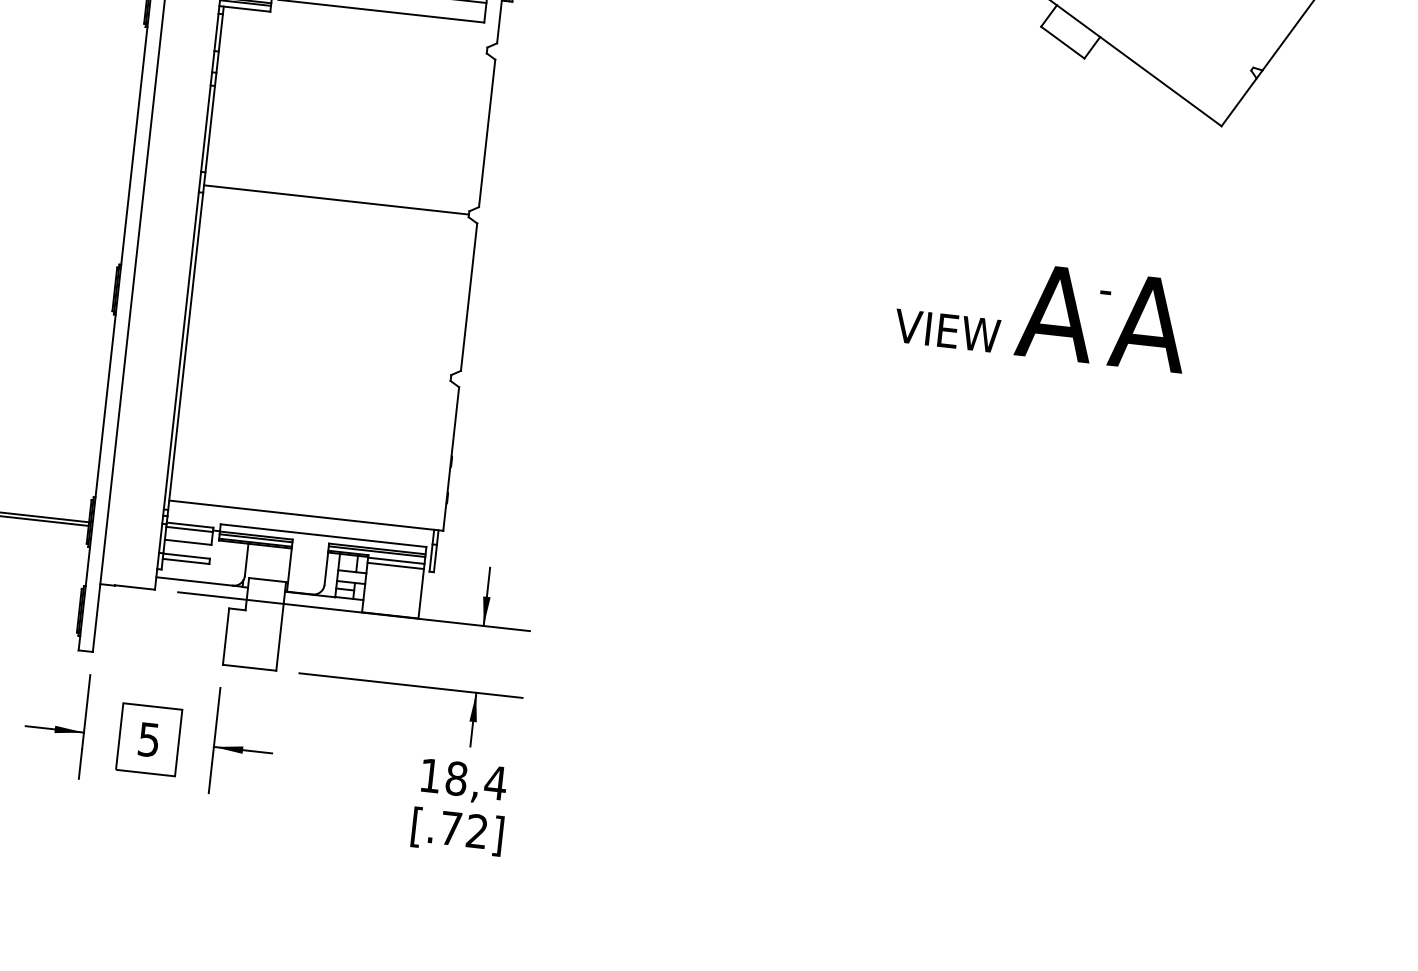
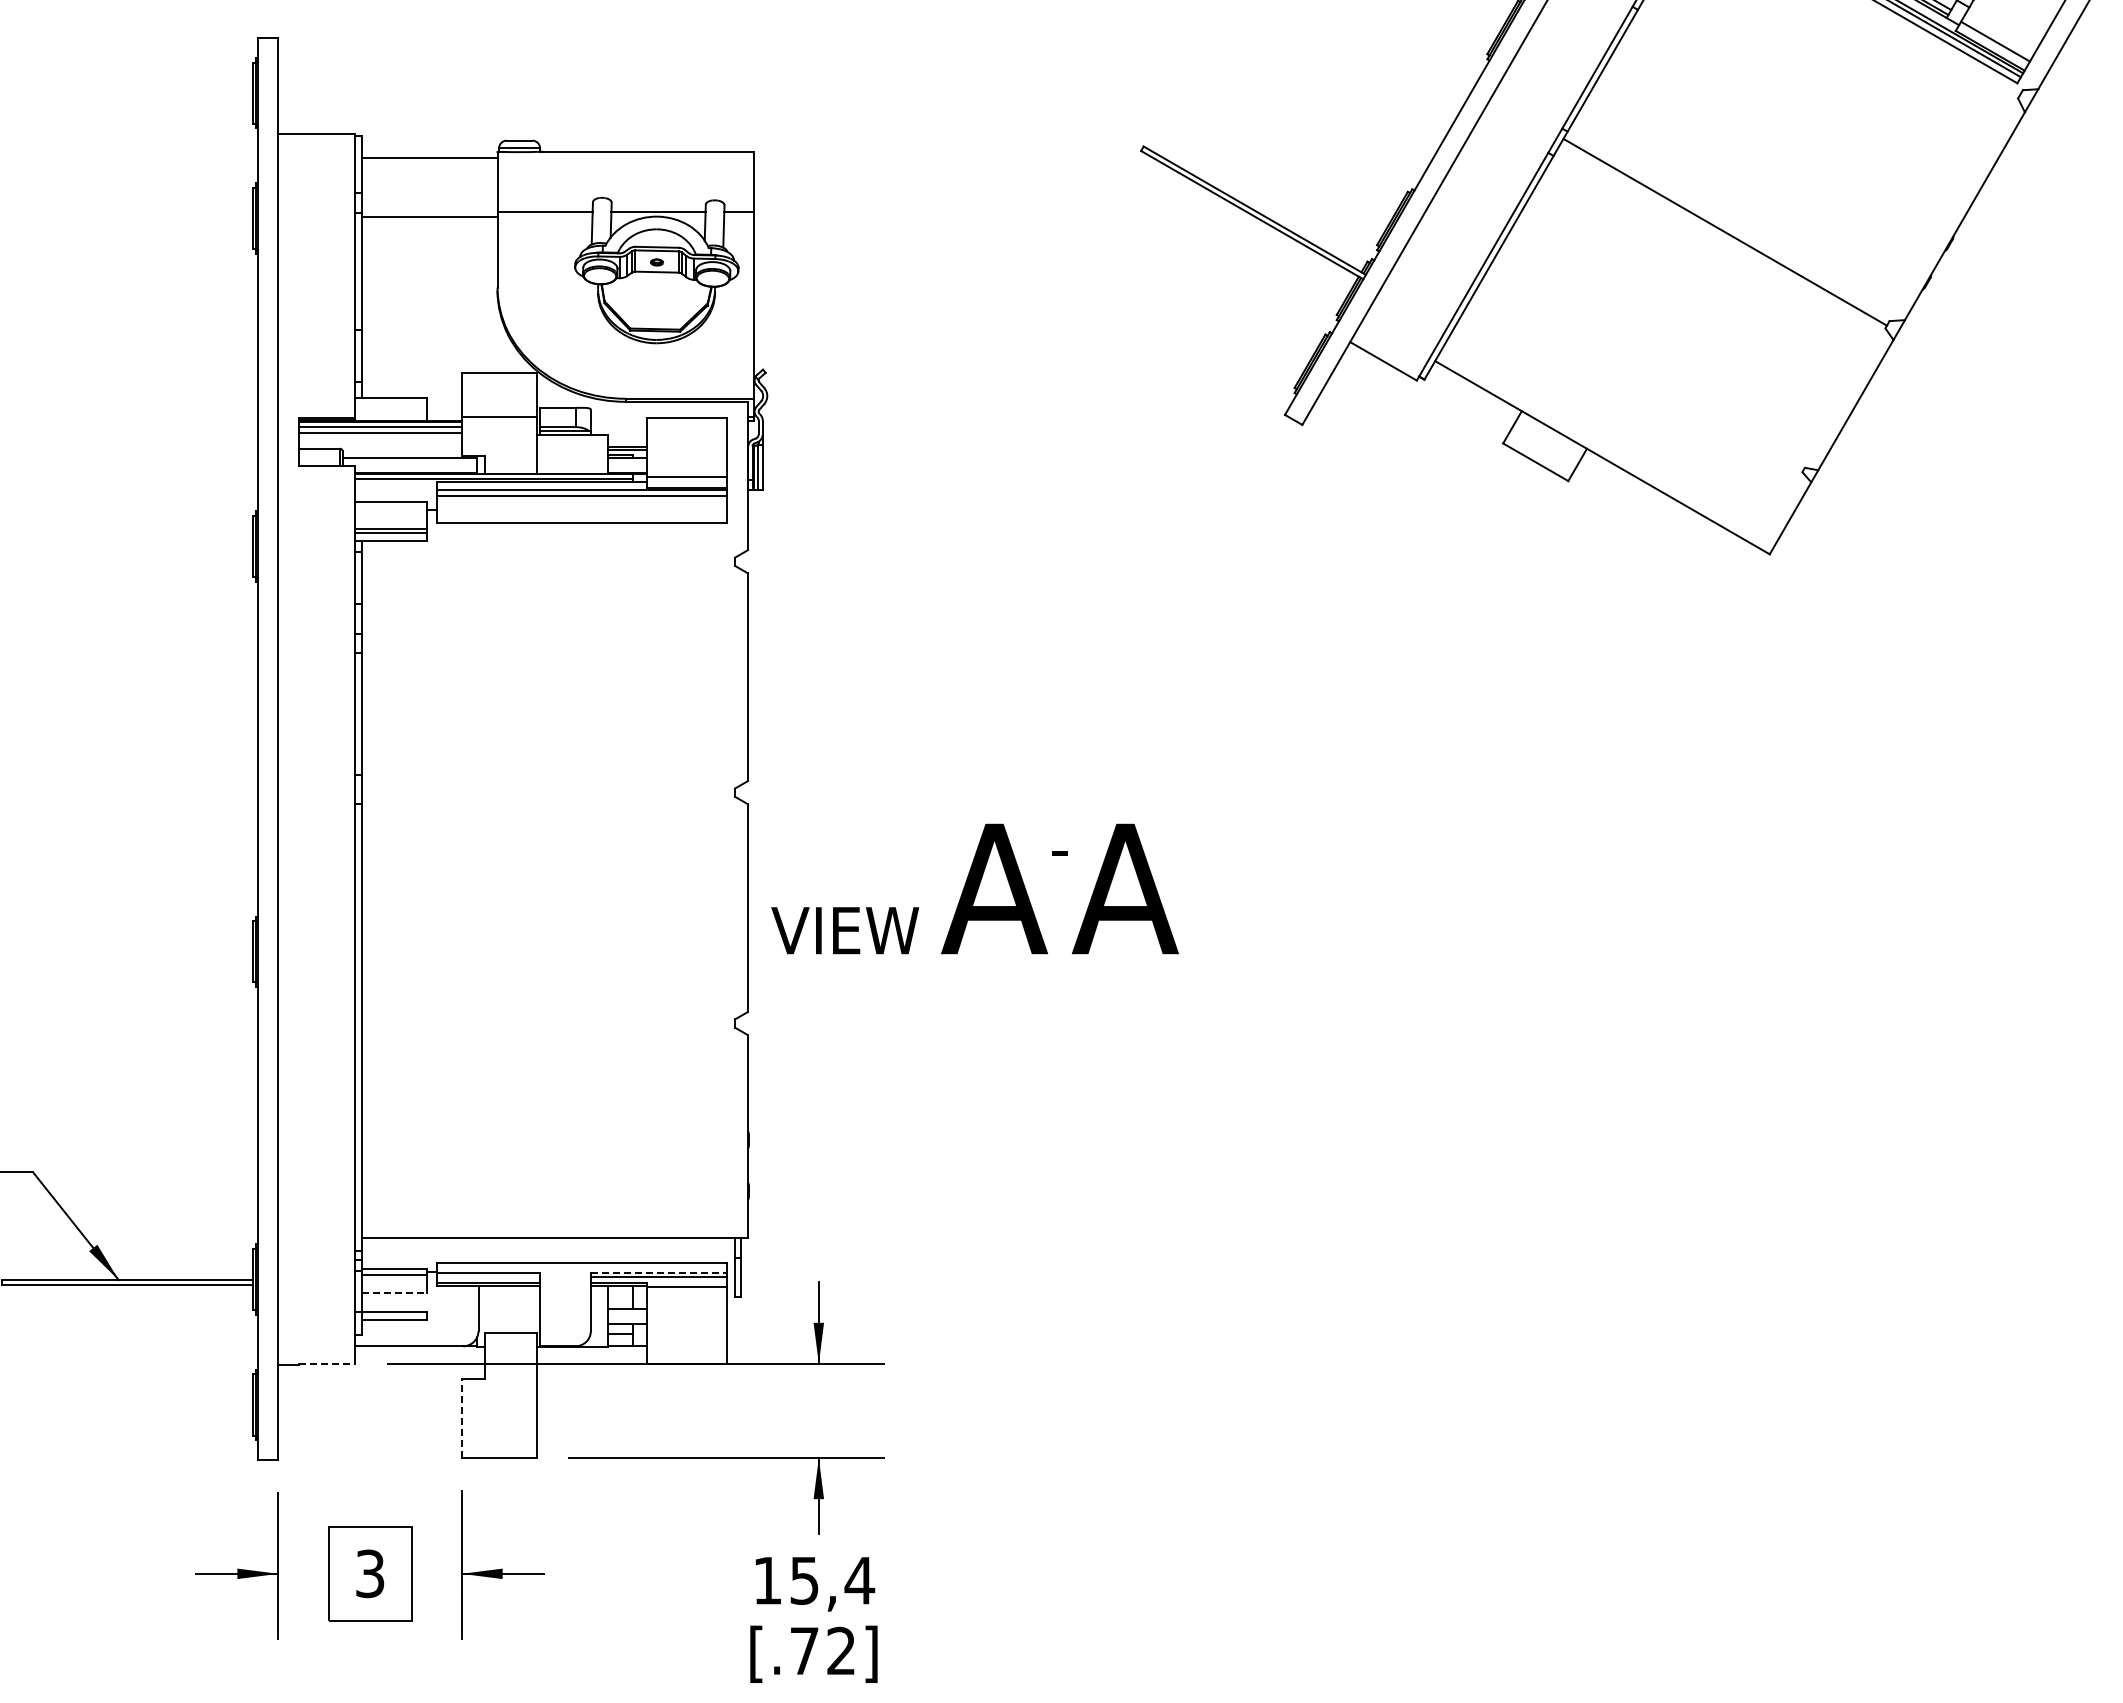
line: (336, 200) -> (548, 793), removed
text: (1042, 311) -> (974, 888), moved
line: (255, 538) -> (487, 1276), removed
line: (188, 542) -> (394, 1292), solid -> dashed
line: (377, 548) -> (658, 1272), solid -> dashed
line: (395, 565) -> (686, 1293), removed
line: (135, 587) -> (327, 1363), solid -> dashed
line: (225, 636) -> (461, 1418), solid -> dashed
text: (149, 739) -> (370, 1573), 5 -> 3
text: (456, 778) -> (804, 1580), 18,4 -> 15,4

